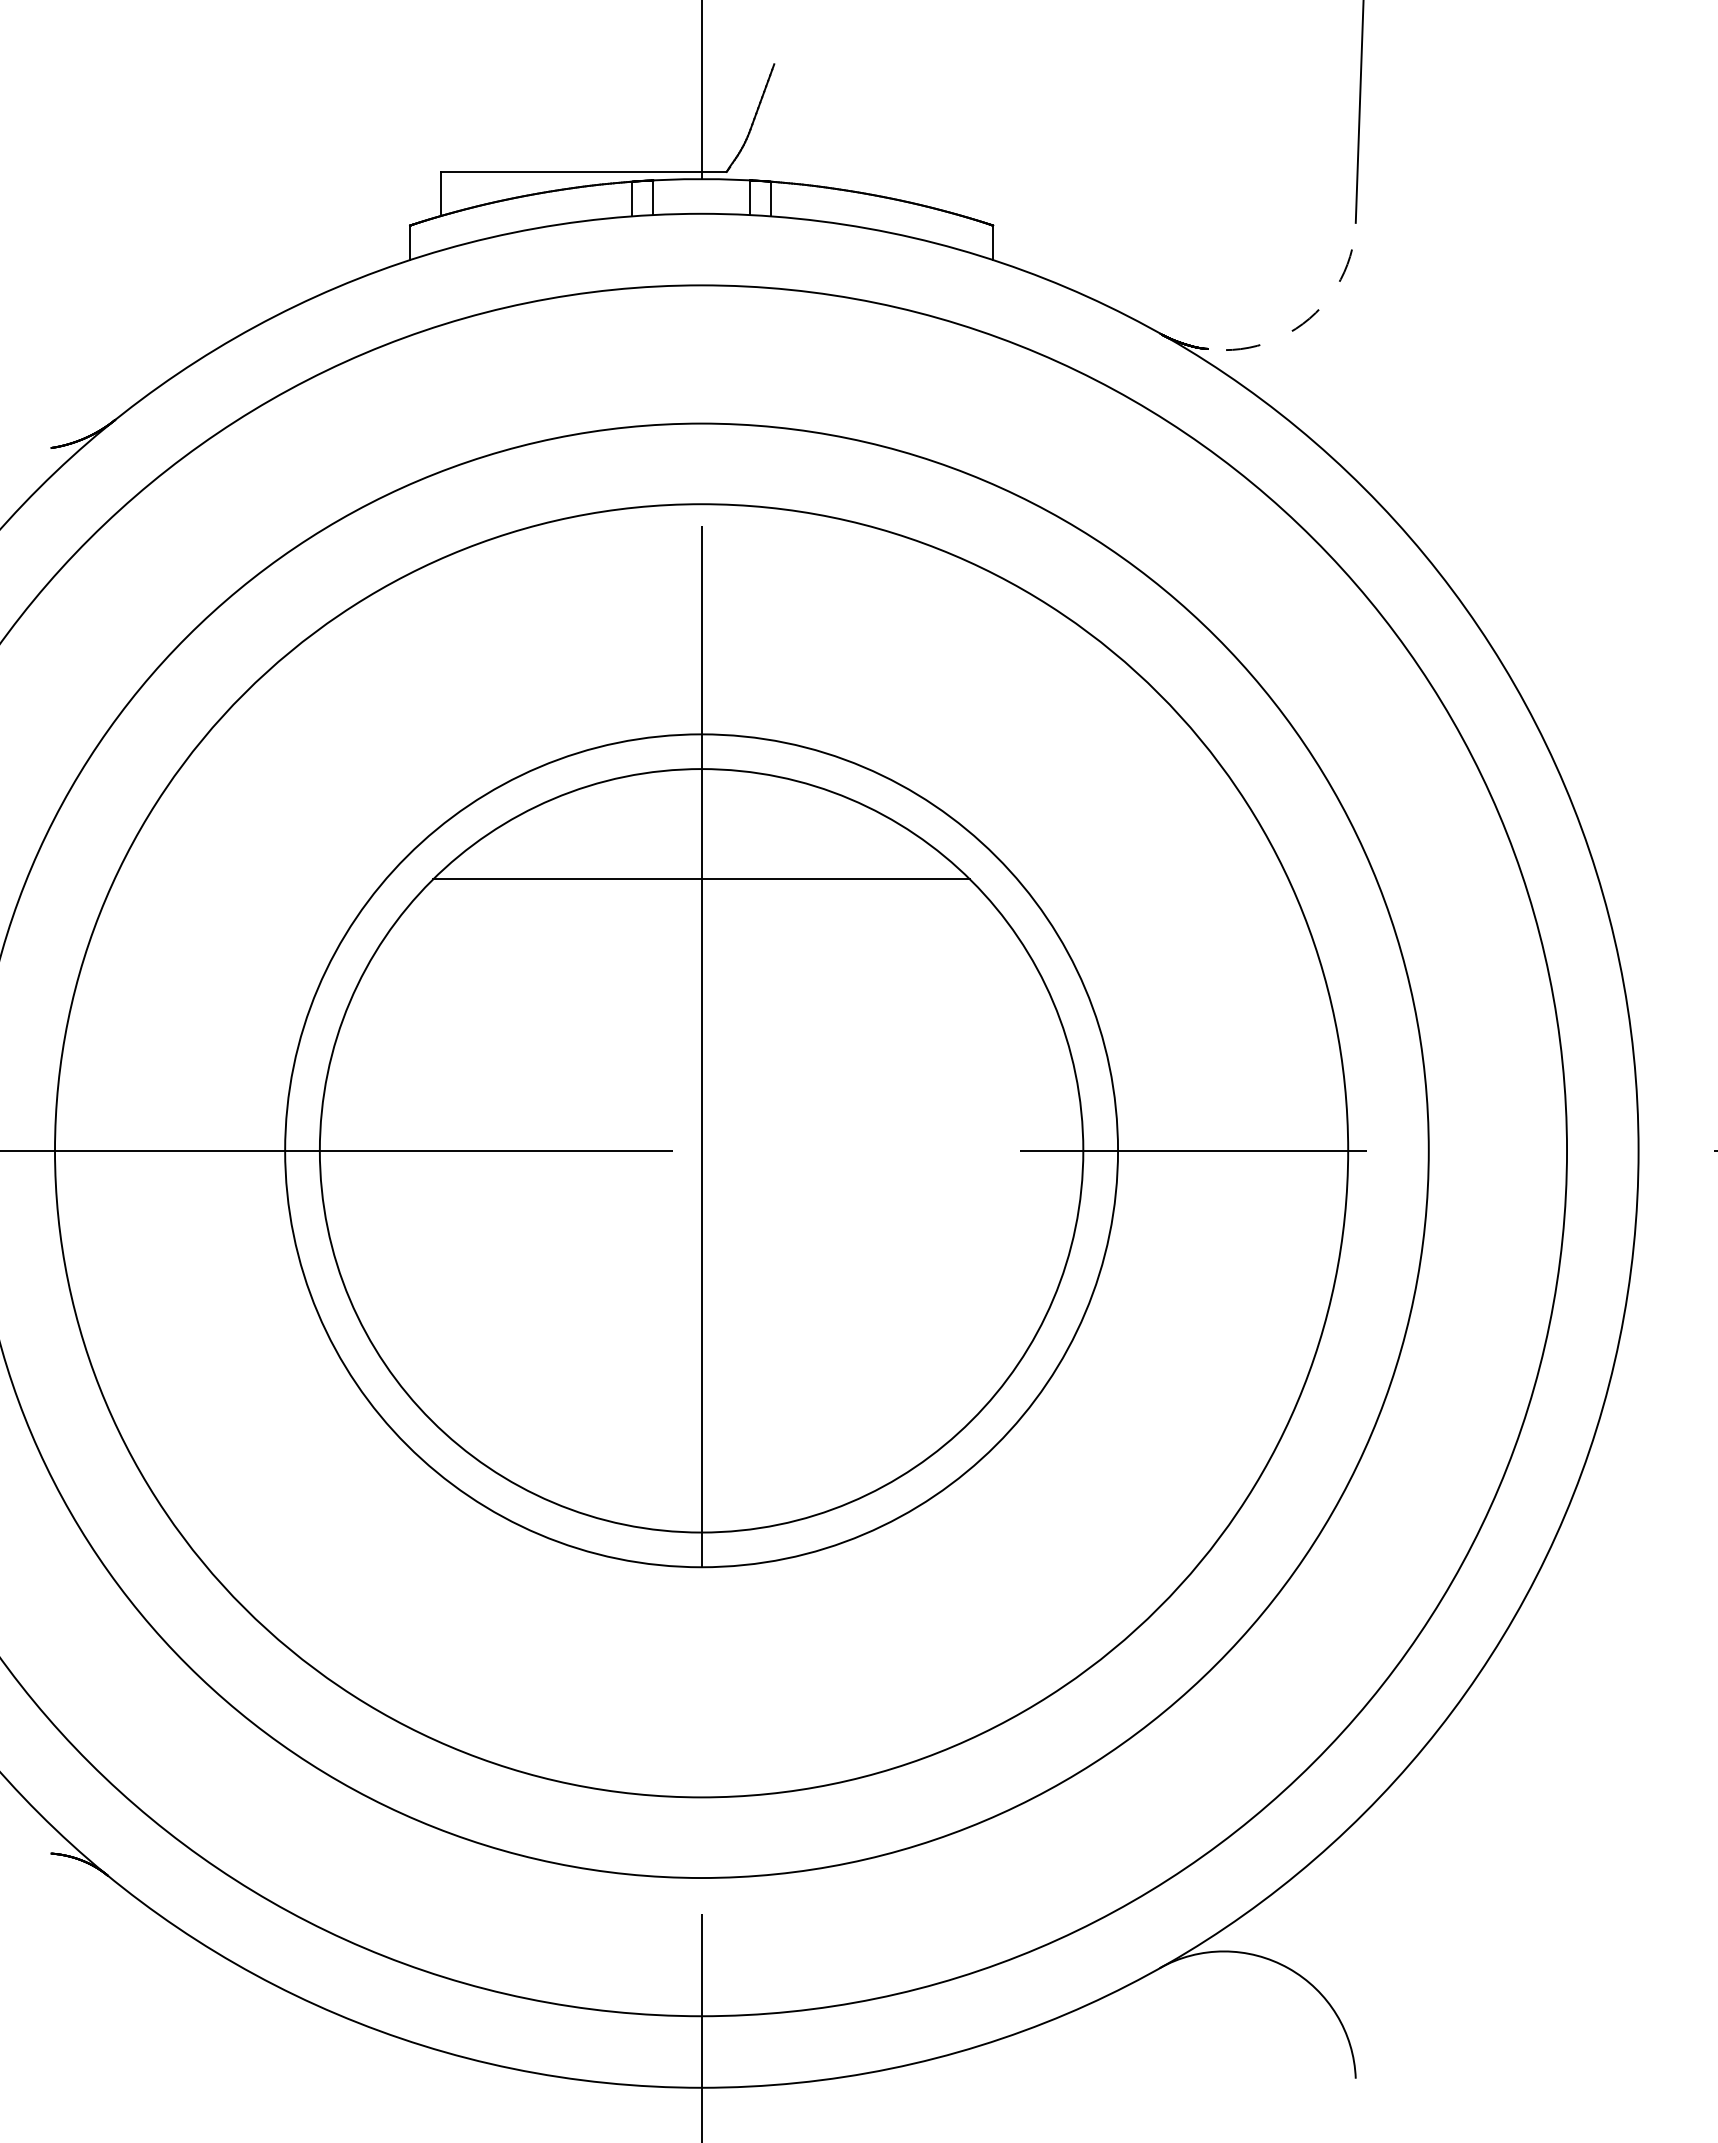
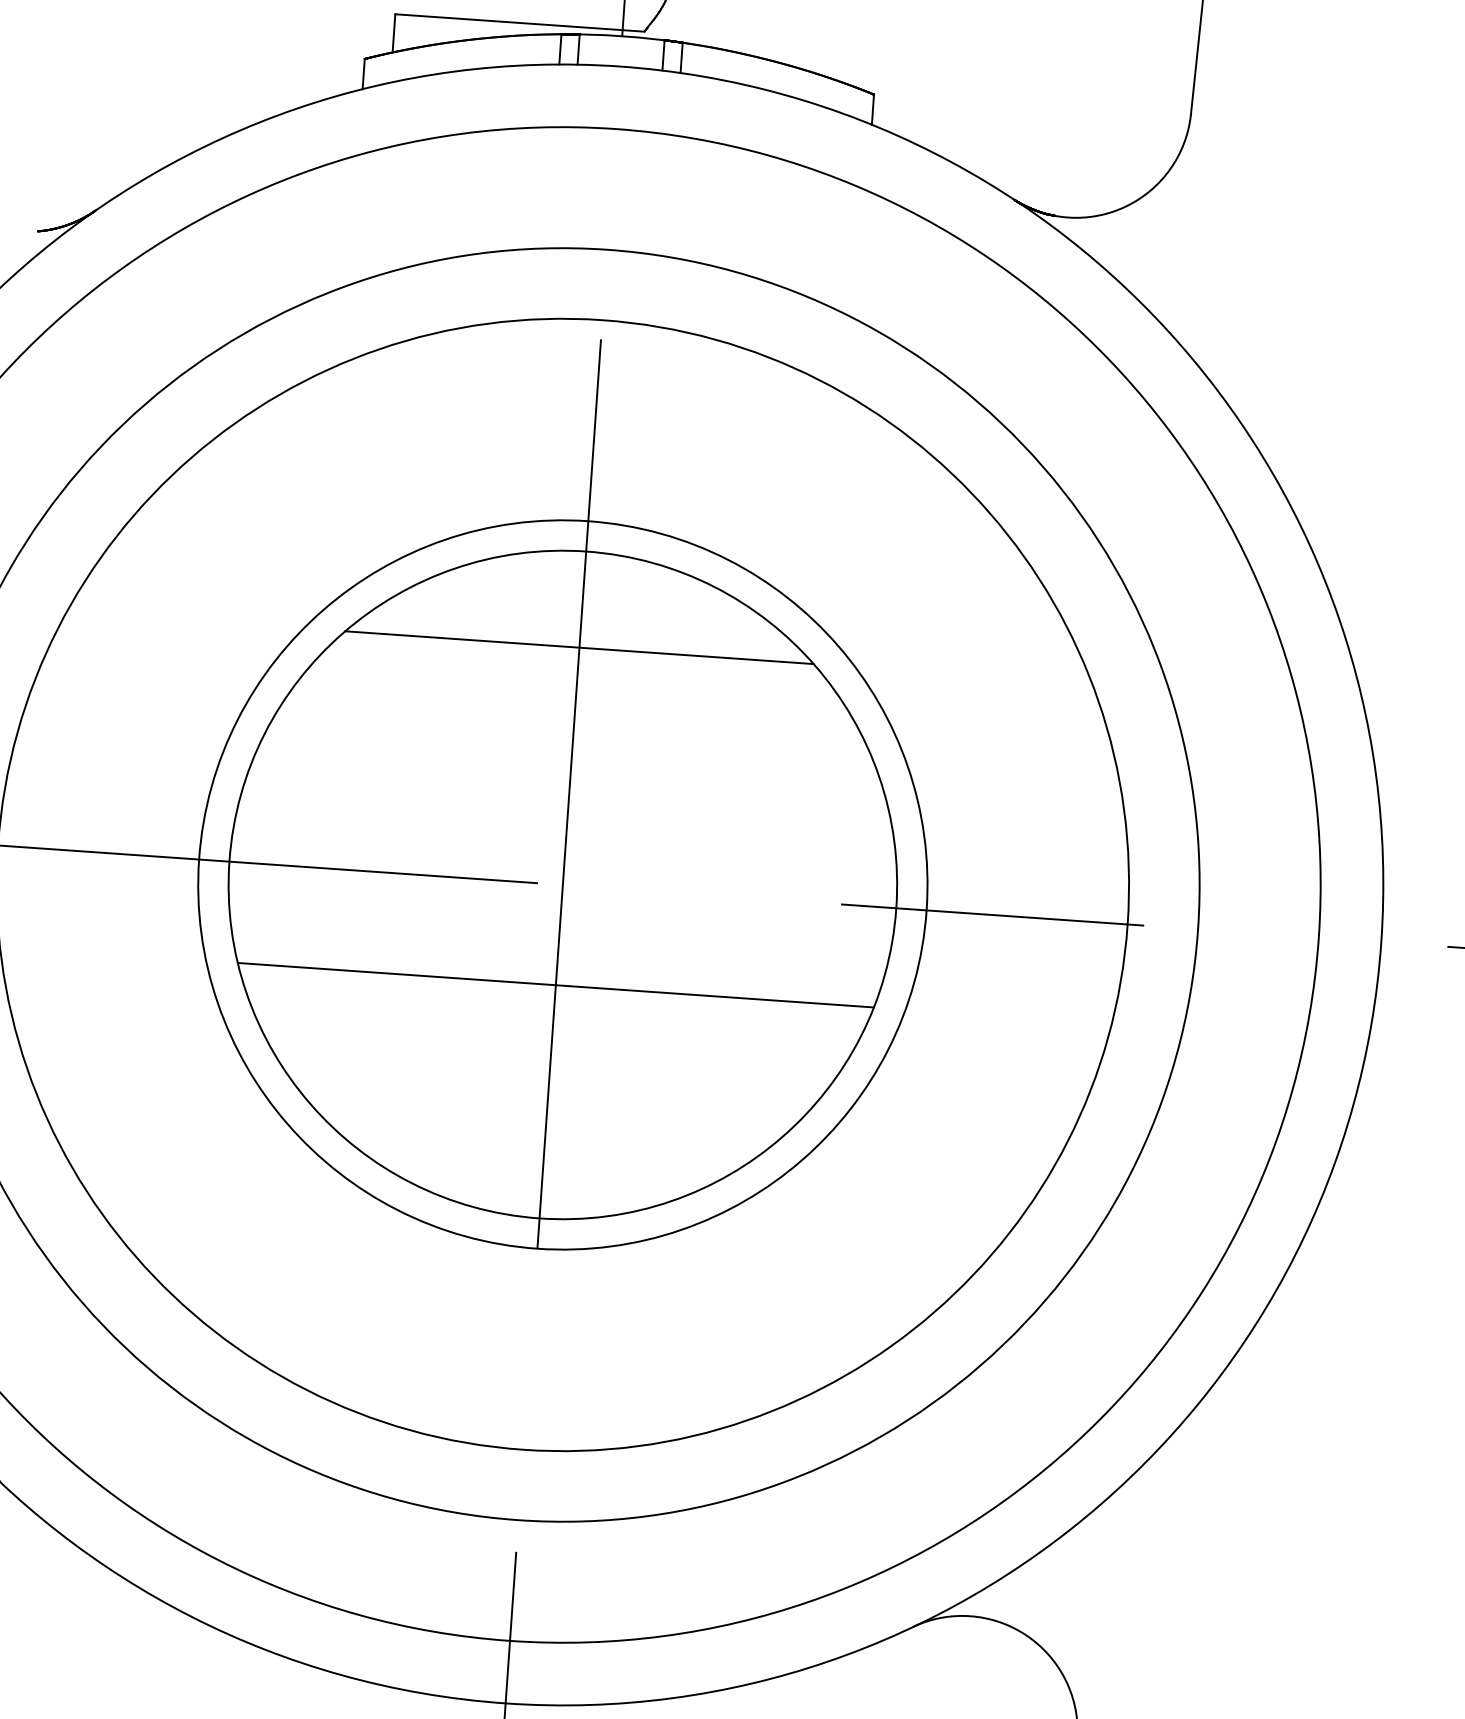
arc: (1288, 333) -> (1125, 206), dashed -> solid
line: (701, 1265) -> (555, 985), added

